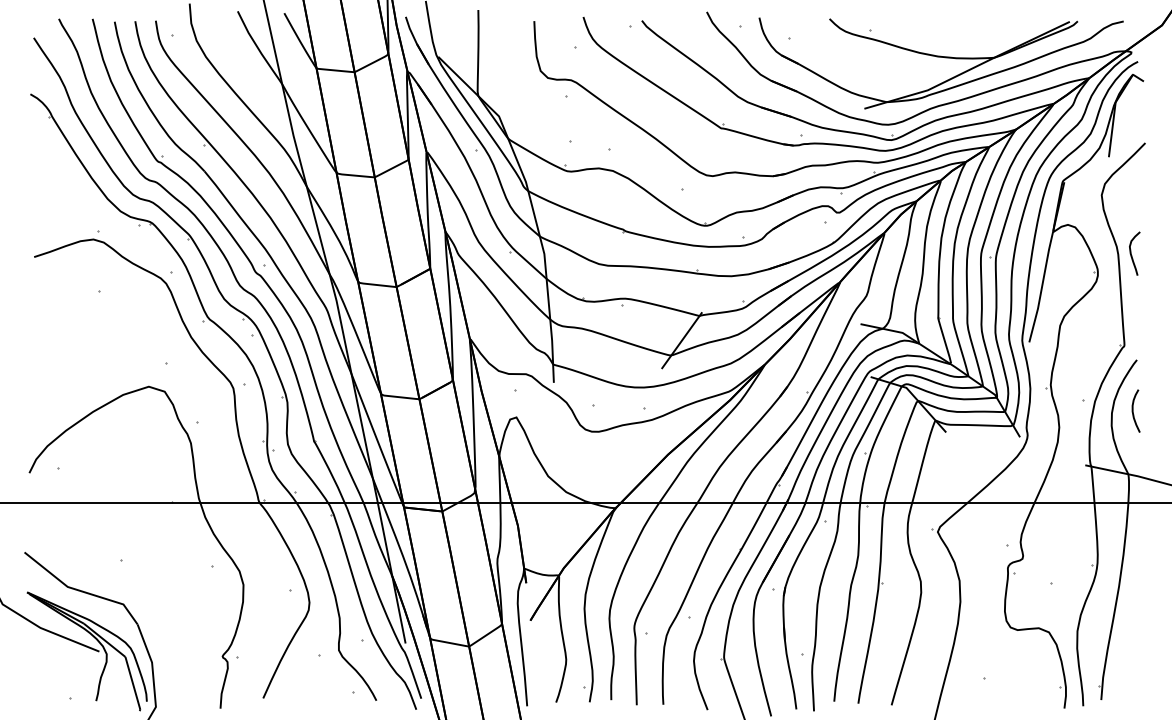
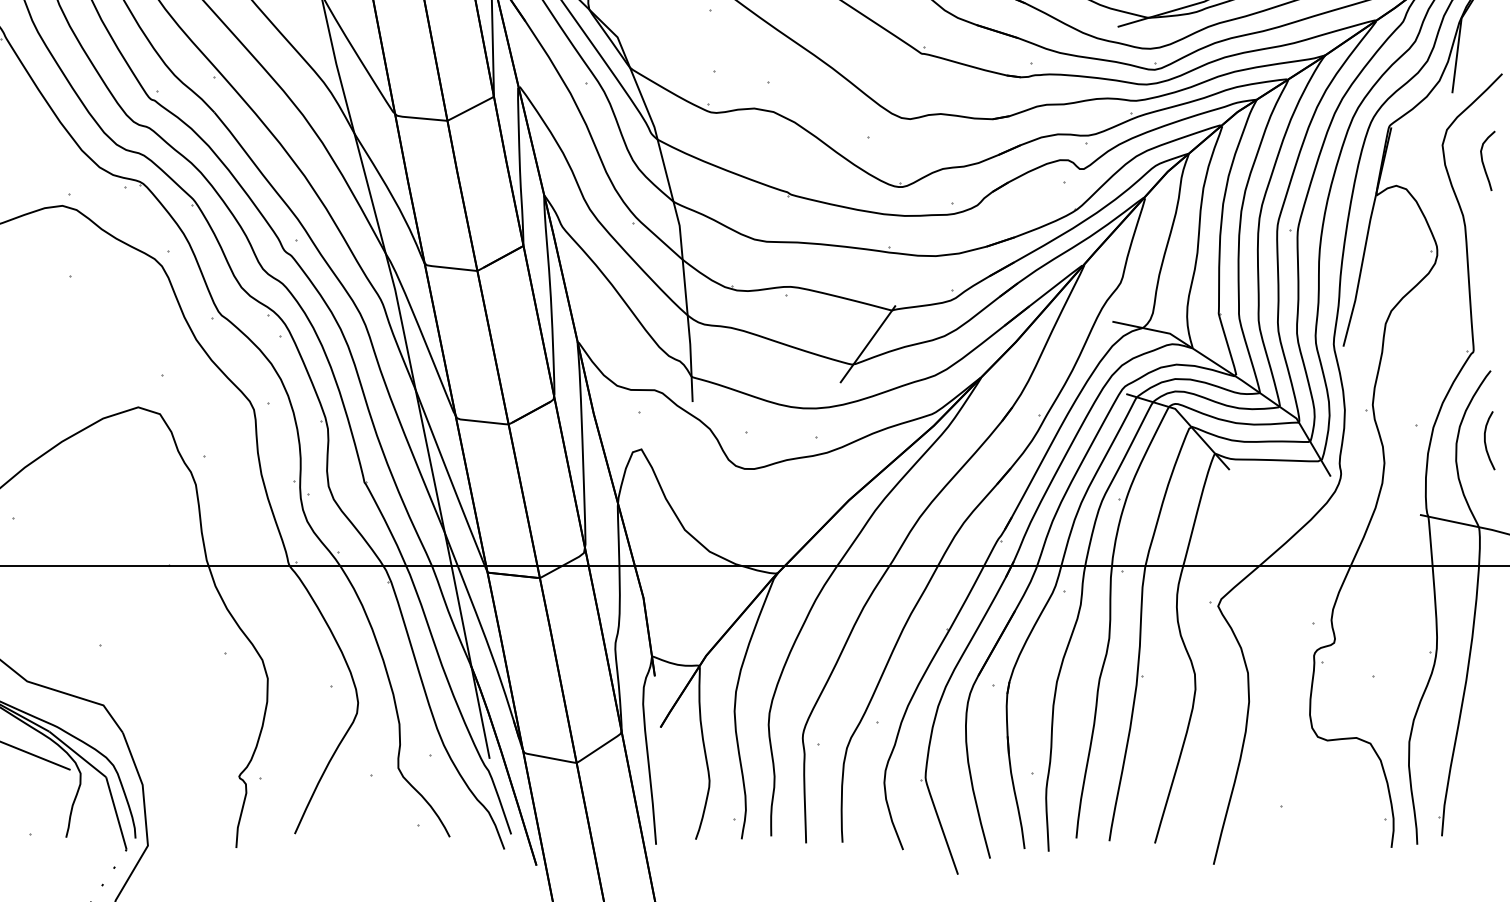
curve: (1132, 255) -> (1484, 163), moved

